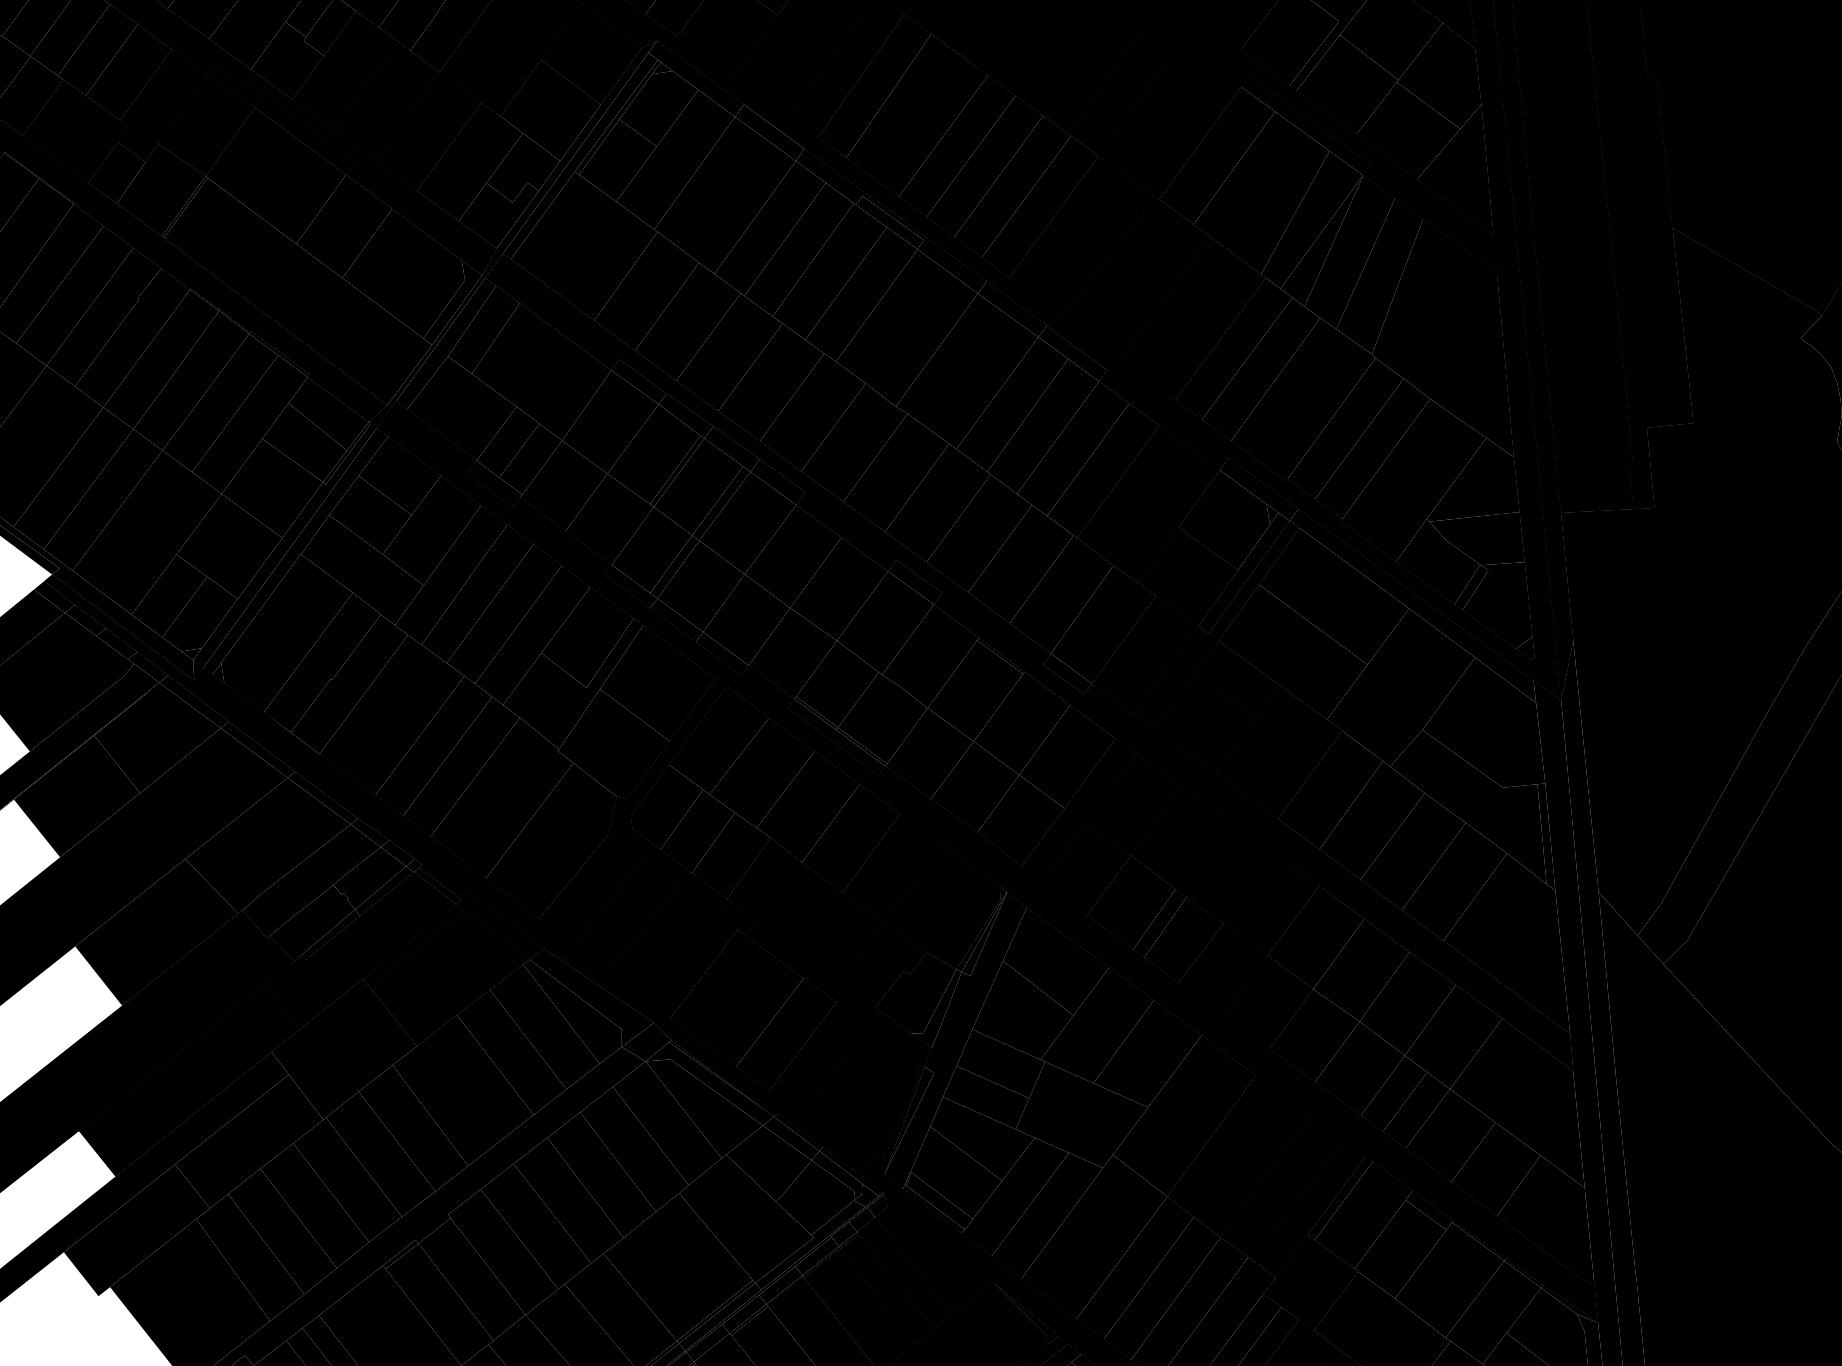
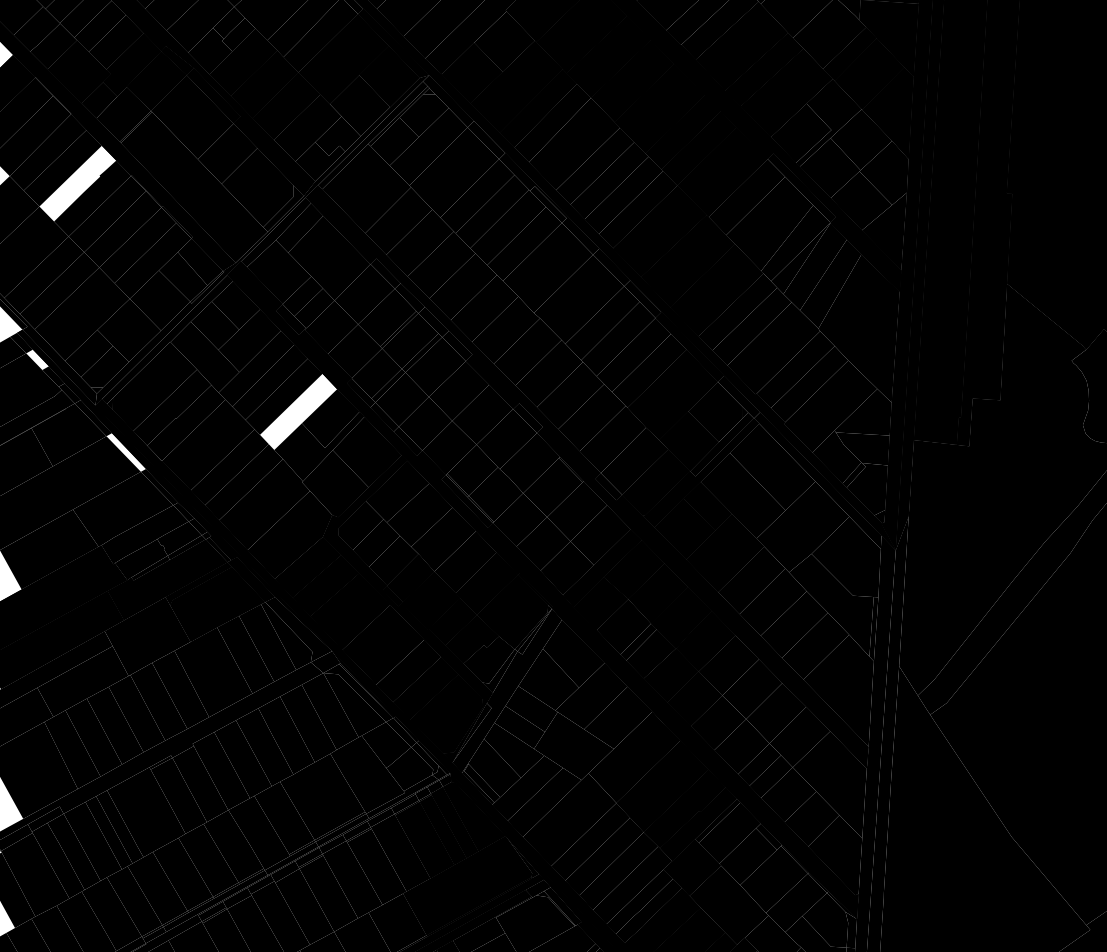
fill: (103, 317) -> (77, 183), removed
fill: (85, 619) -> (37, 359), removed
fill: (532, 634) -> (298, 411), removed
fill: (258, 749) -> (126, 452), removed

